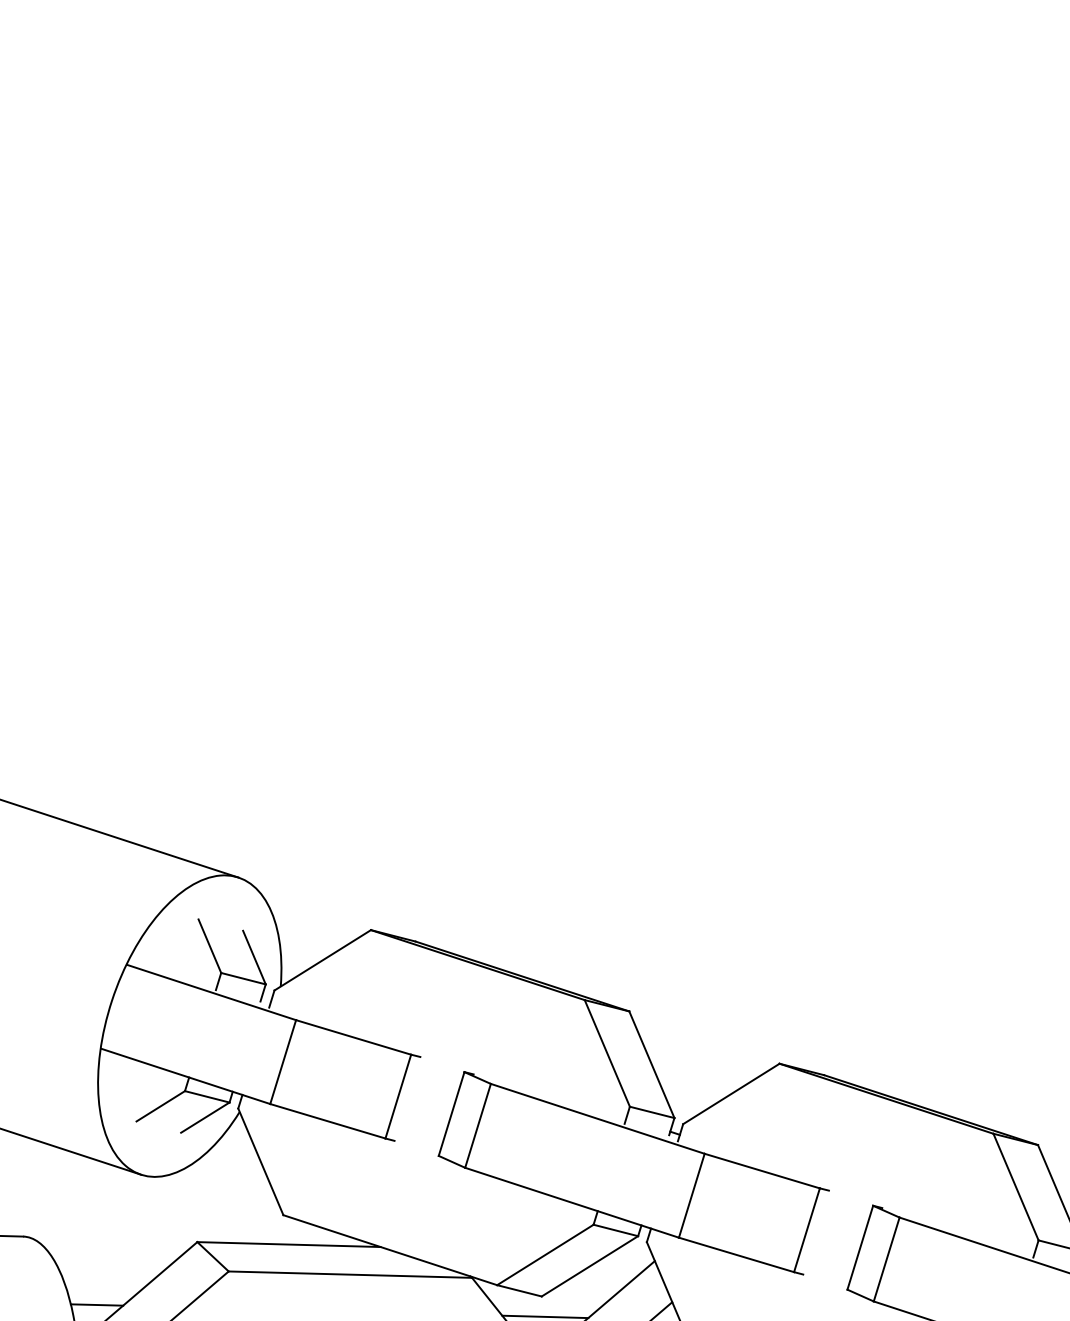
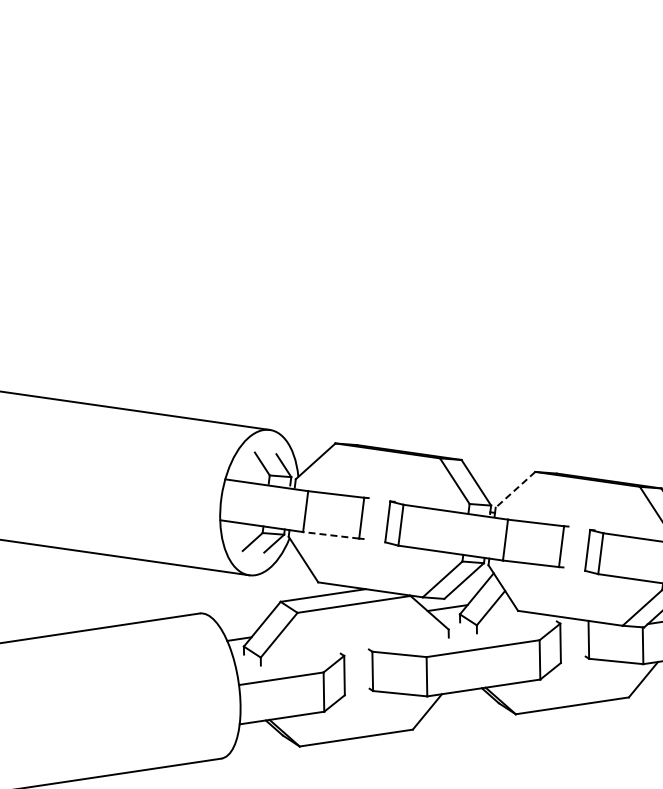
line: (731, 1093) -> (515, 489), solid -> dashed
line: (326, 1121) -> (330, 535), solid -> dashed

